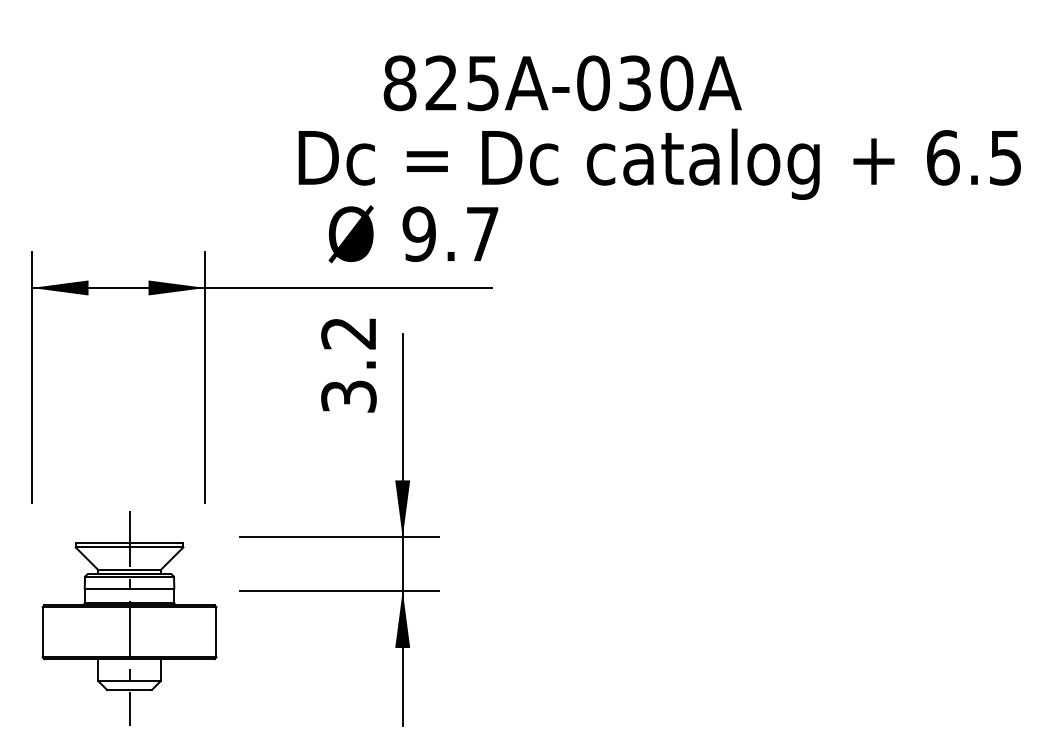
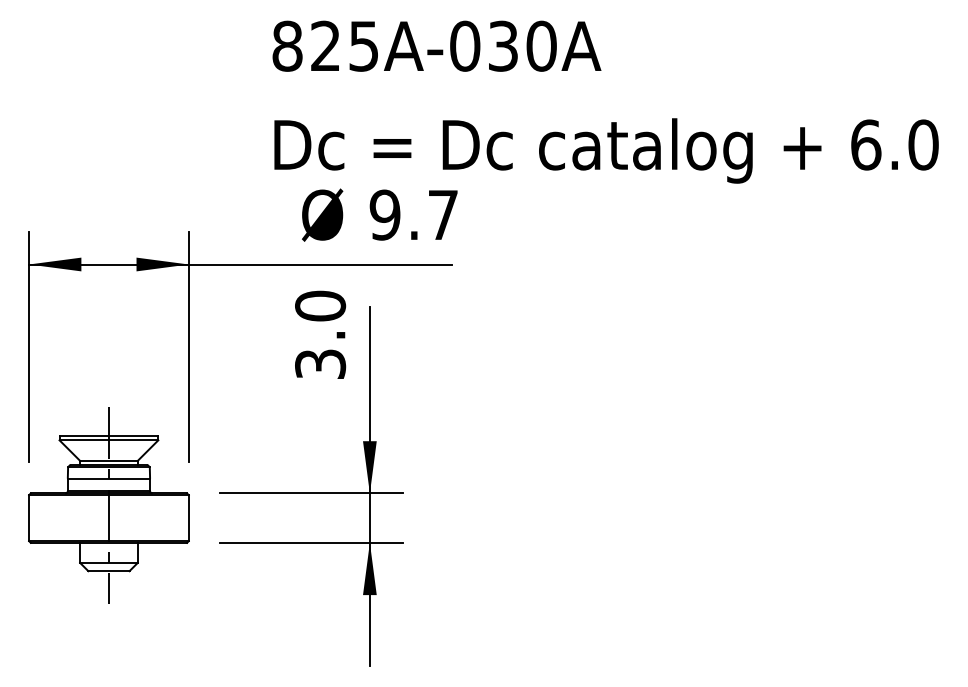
text: (562, 83) -> (436, 46), moved
text: (1005, 157) -> (923, 144), 6.5 -> 6.0
text: (348, 332) -> (320, 305), 3.2 -> 3.0
part: (129, 618) -> (108, 505), moved

